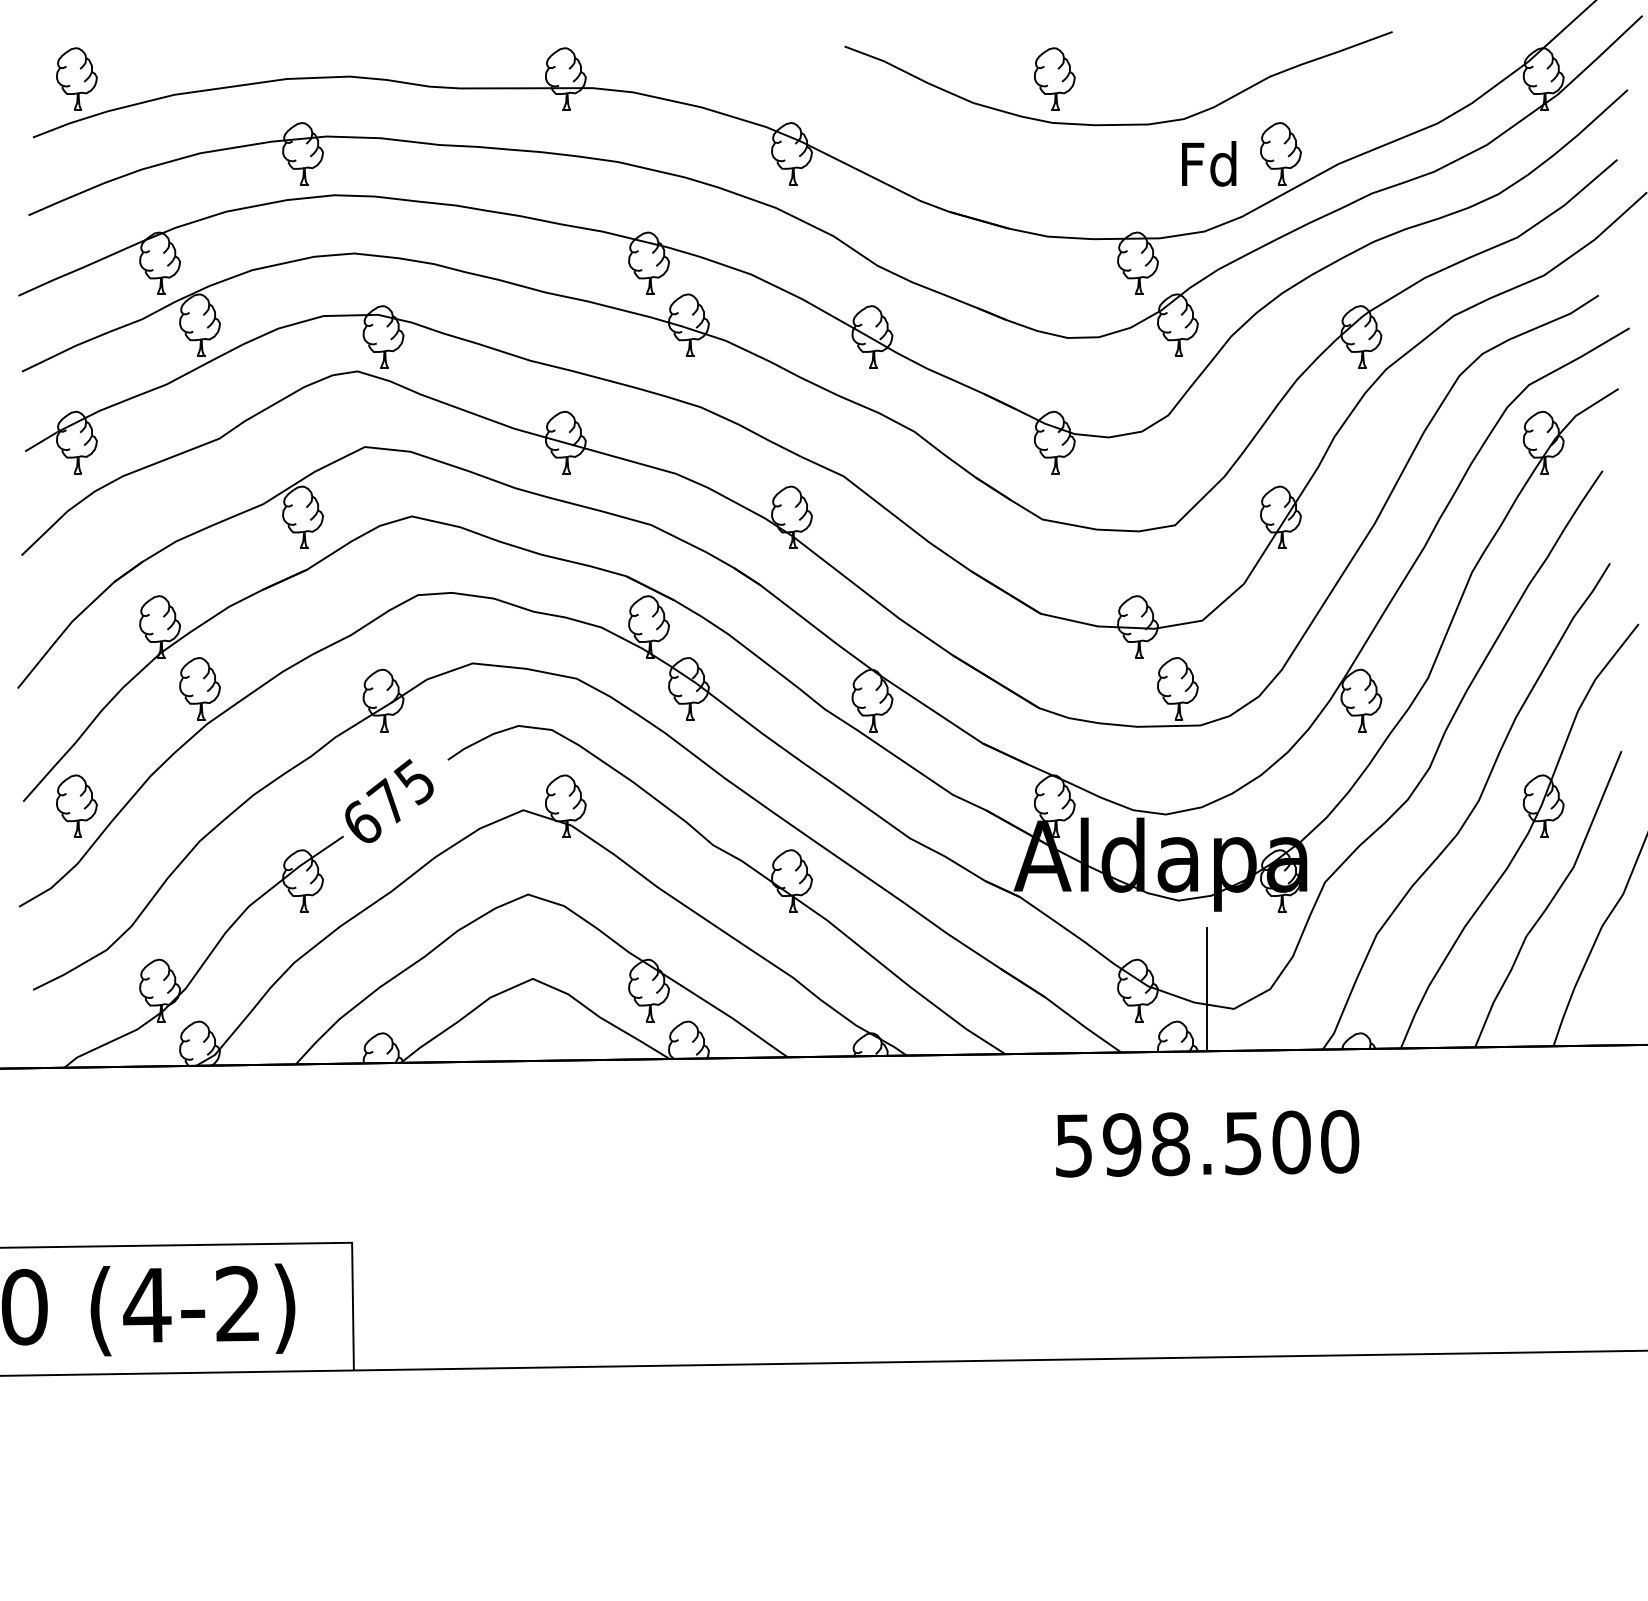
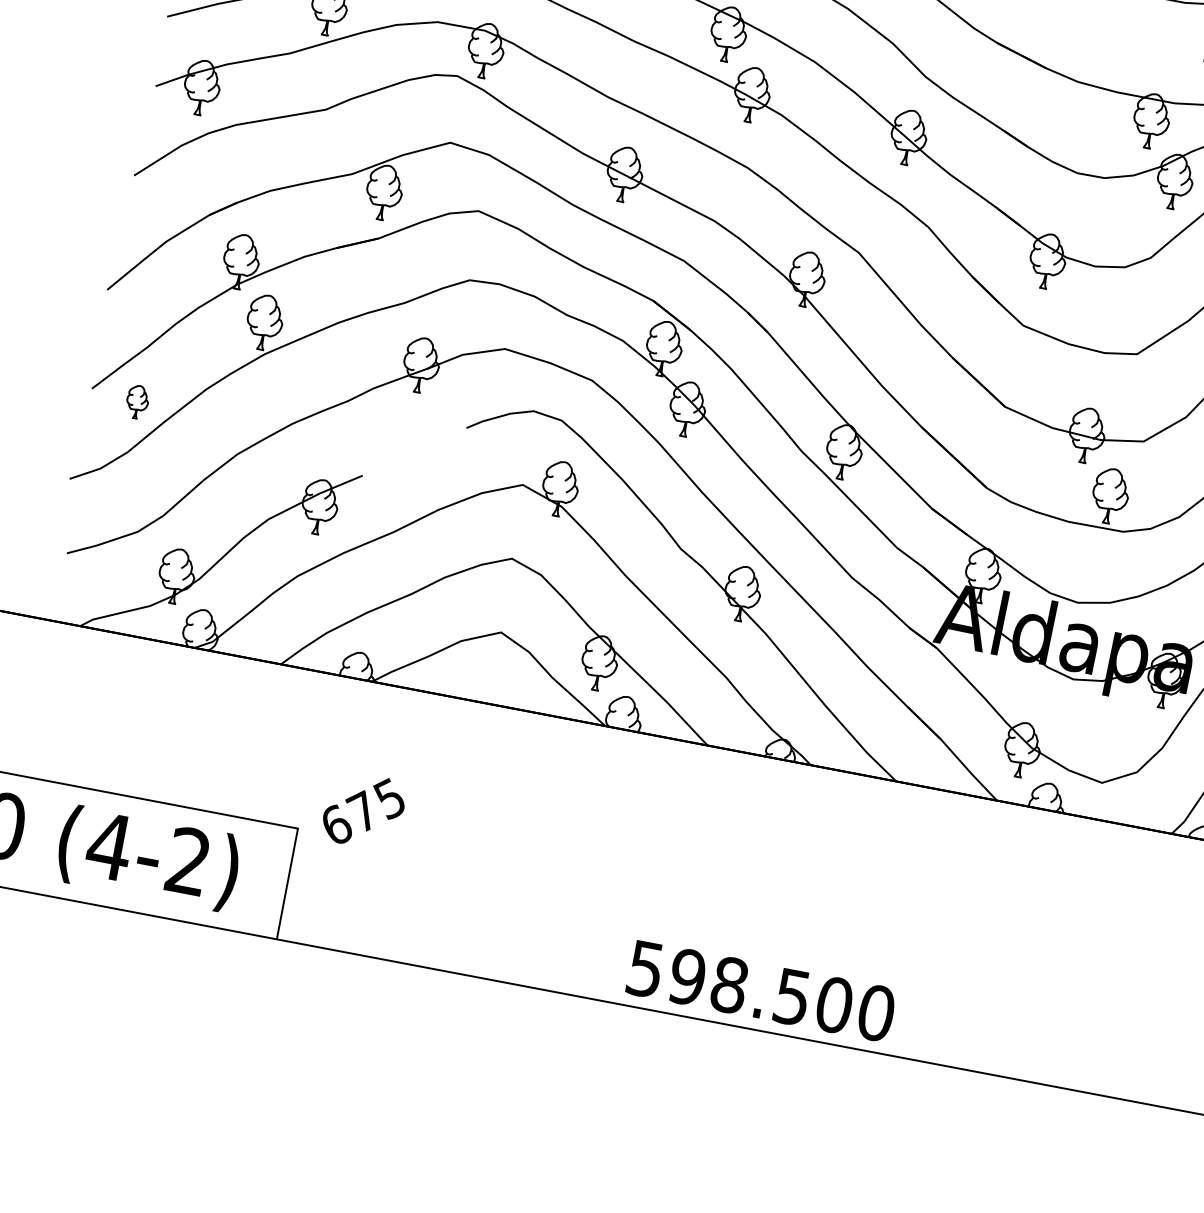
text: (389, 800) -> (364, 810), moved
part: (76, 805) -> (137, 401), size x0.6
line: (1206, 989) -> (1081, 761), removed
text: (1207, 1143) -> (761, 991), moved

